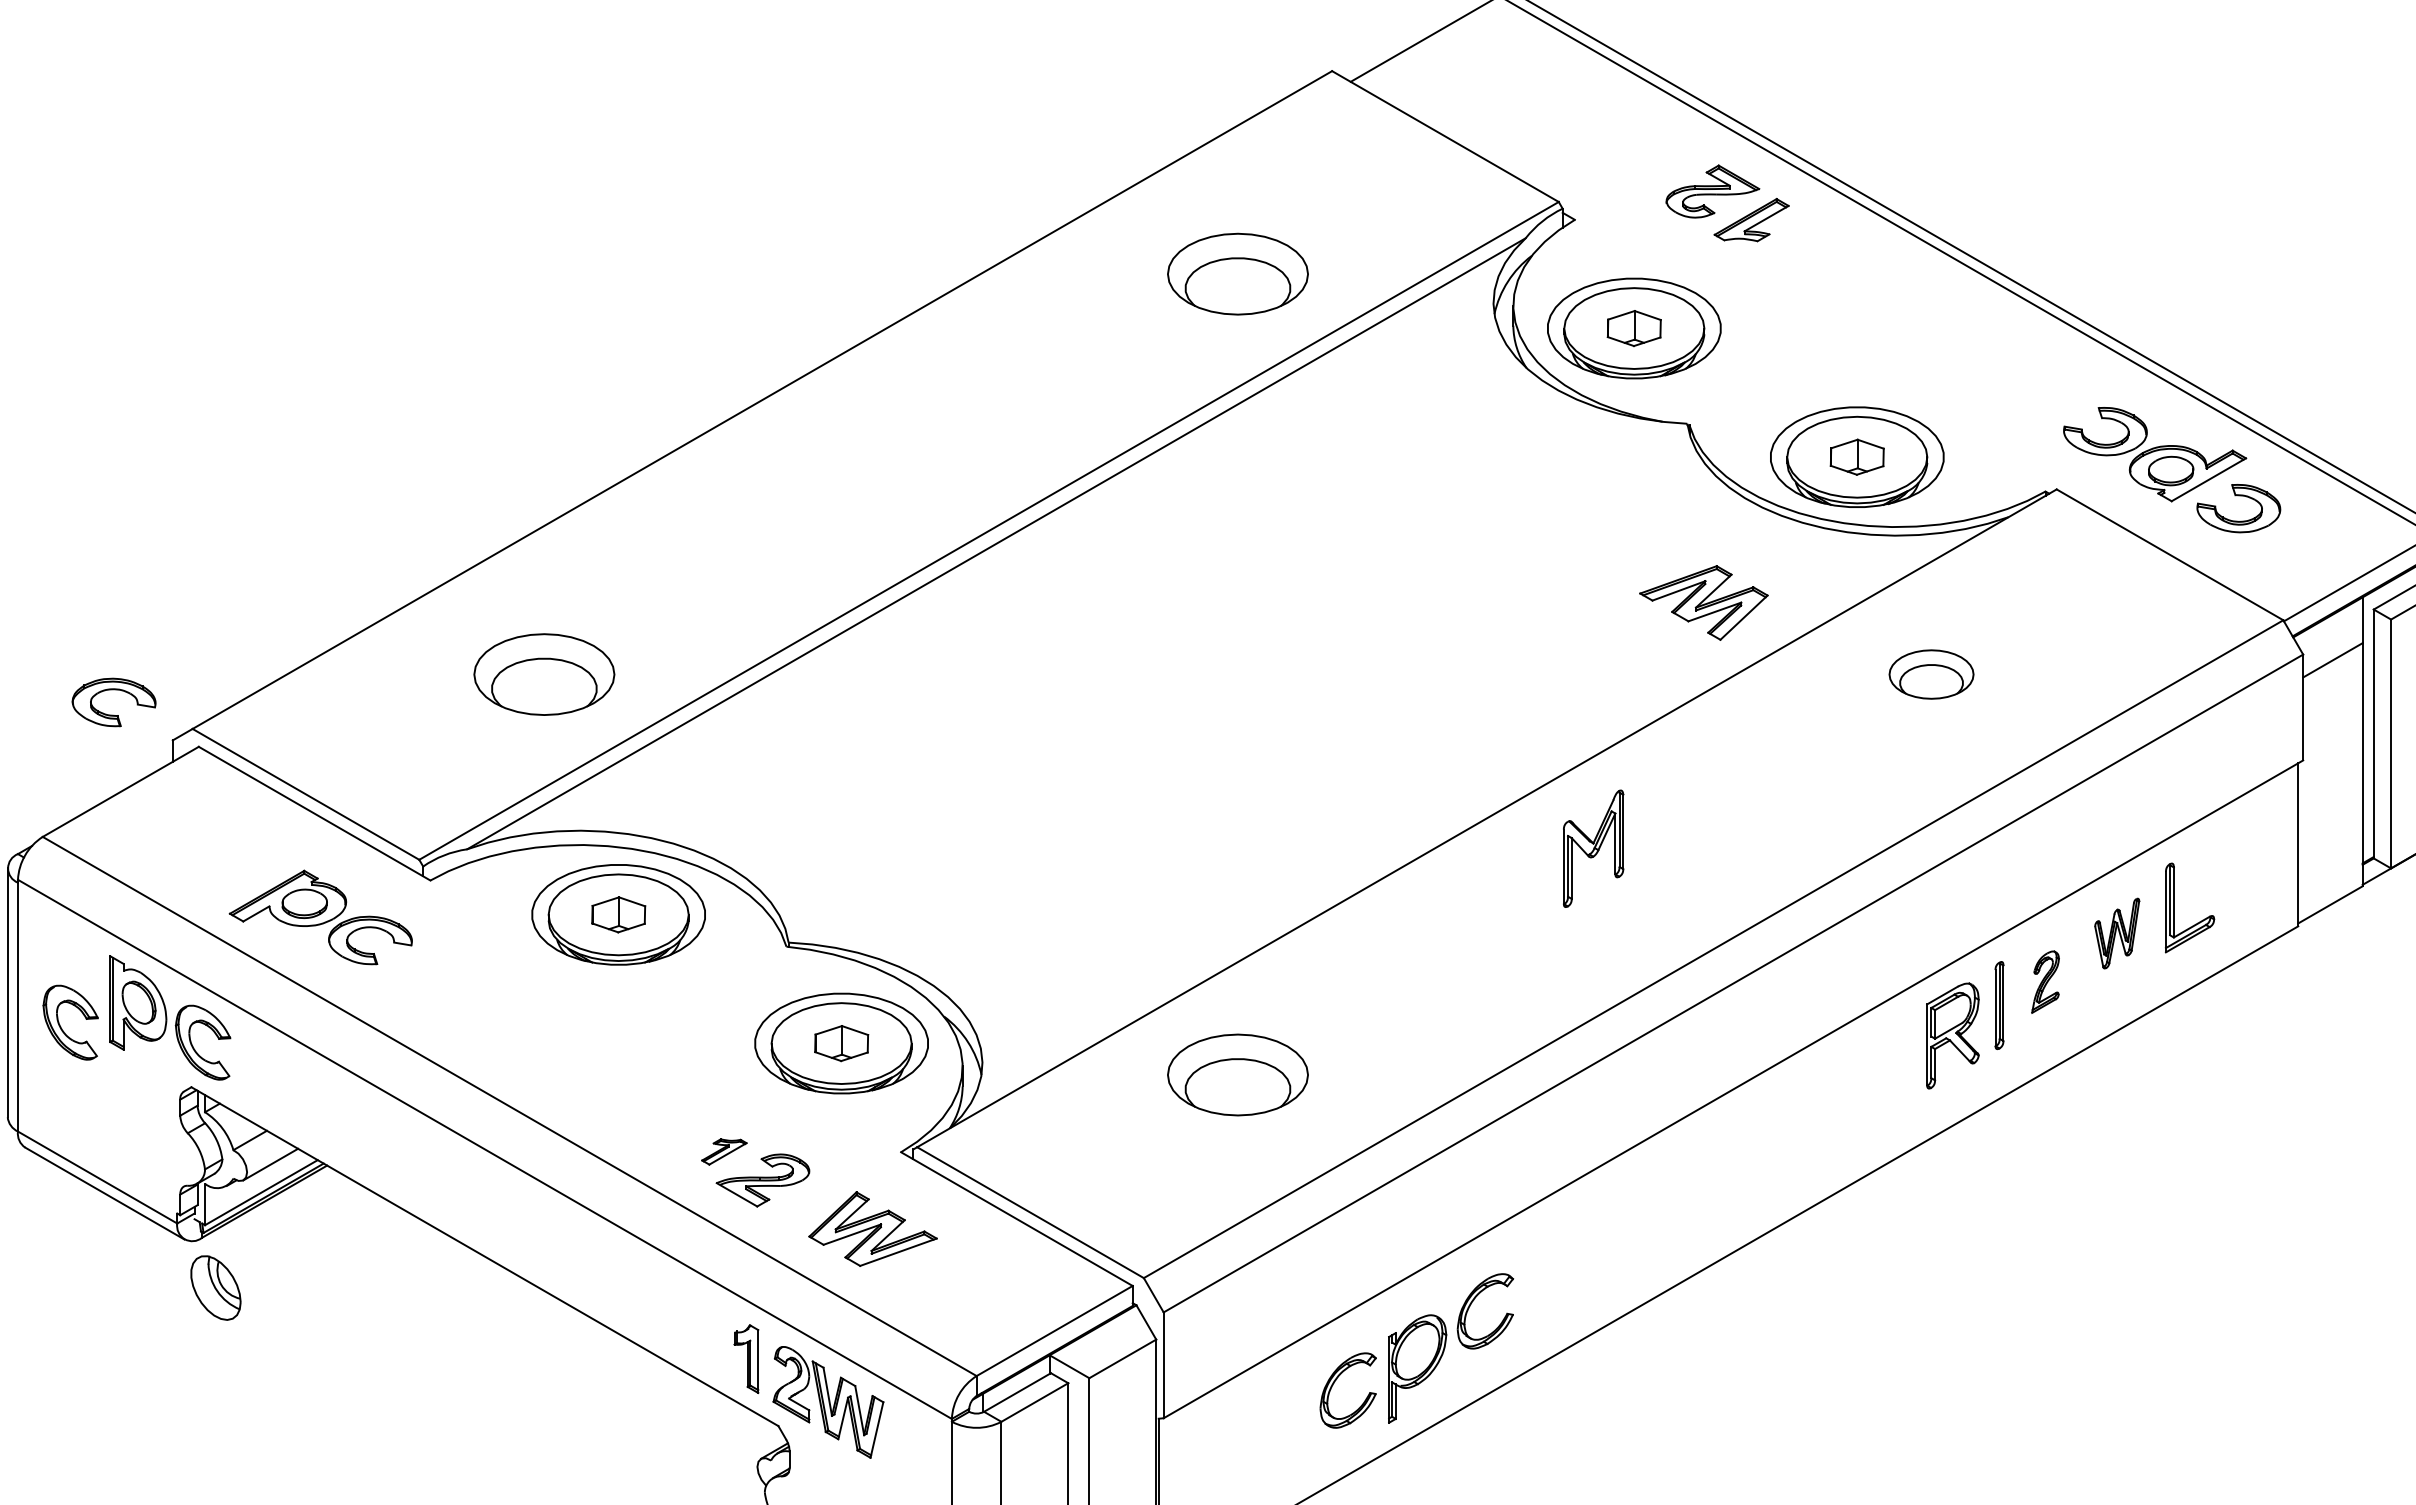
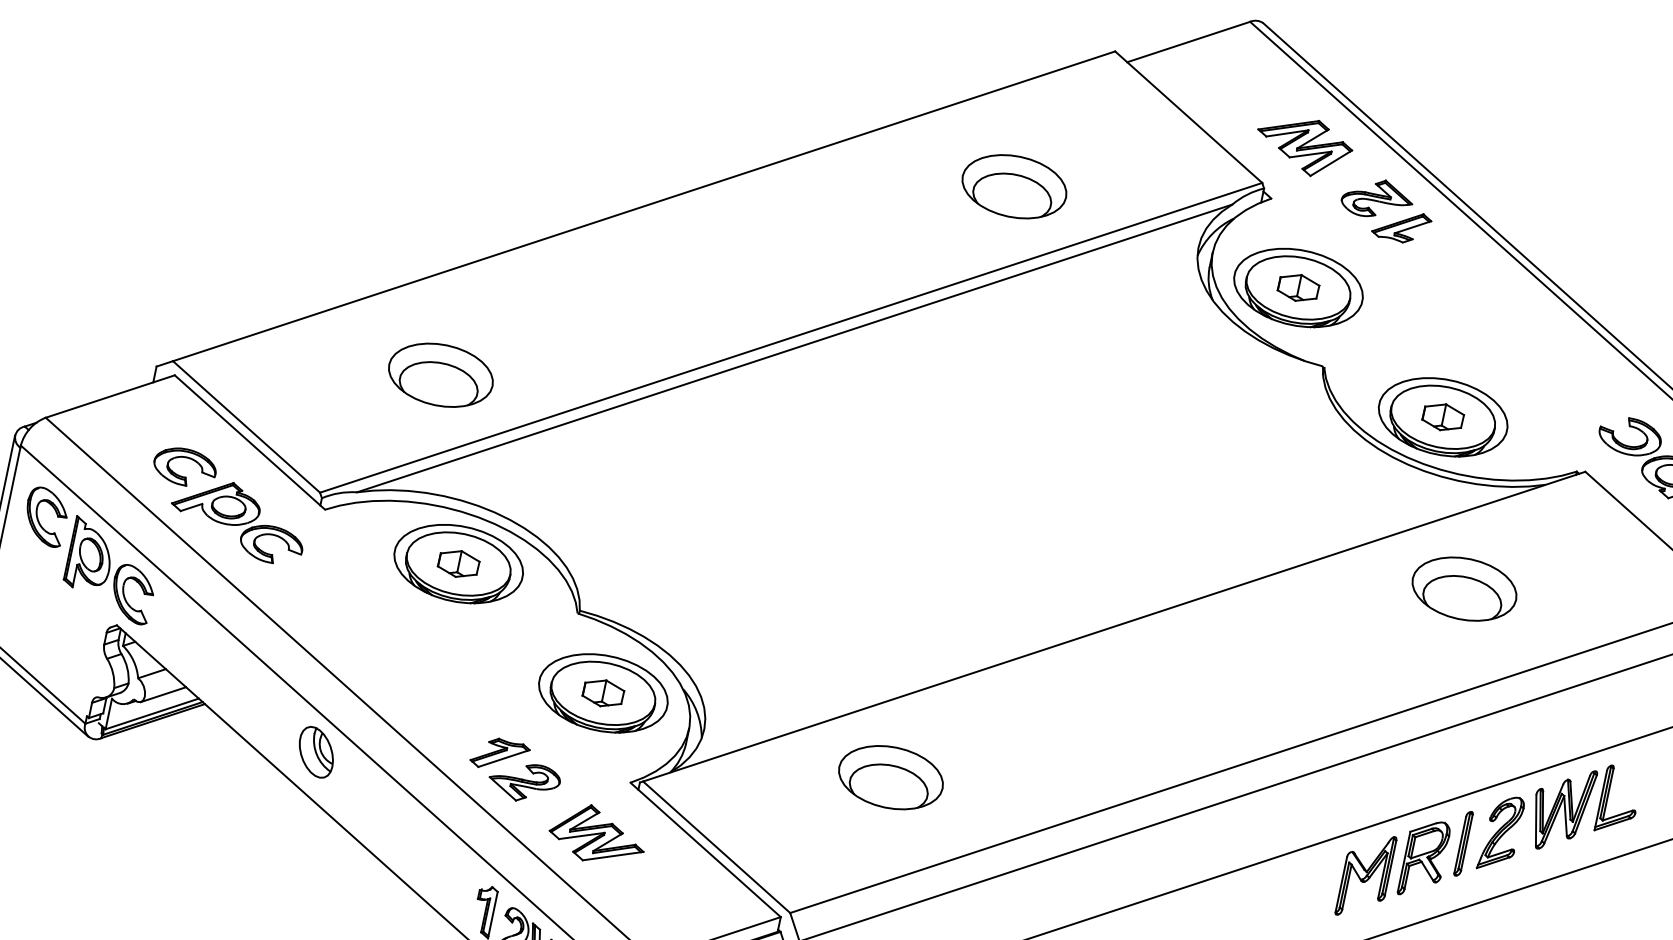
part: (1703, 602) -> (1303, 145), moved
part: (1931, 674) -> (1464, 589), size x1.67
part: (113, 690) -> (186, 458), moved
part: (1593, 848) -> (1366, 875), moved
part: (2116, 933) -> (1561, 808), size x1.67
part: (2045, 981) -> (1501, 833), size x1.67
part: (61, 1026) -> (38, 518), moved
part: (724, 1151) -> (500, 754), size x1.67
part: (215, 1287) -> (316, 751), moved

